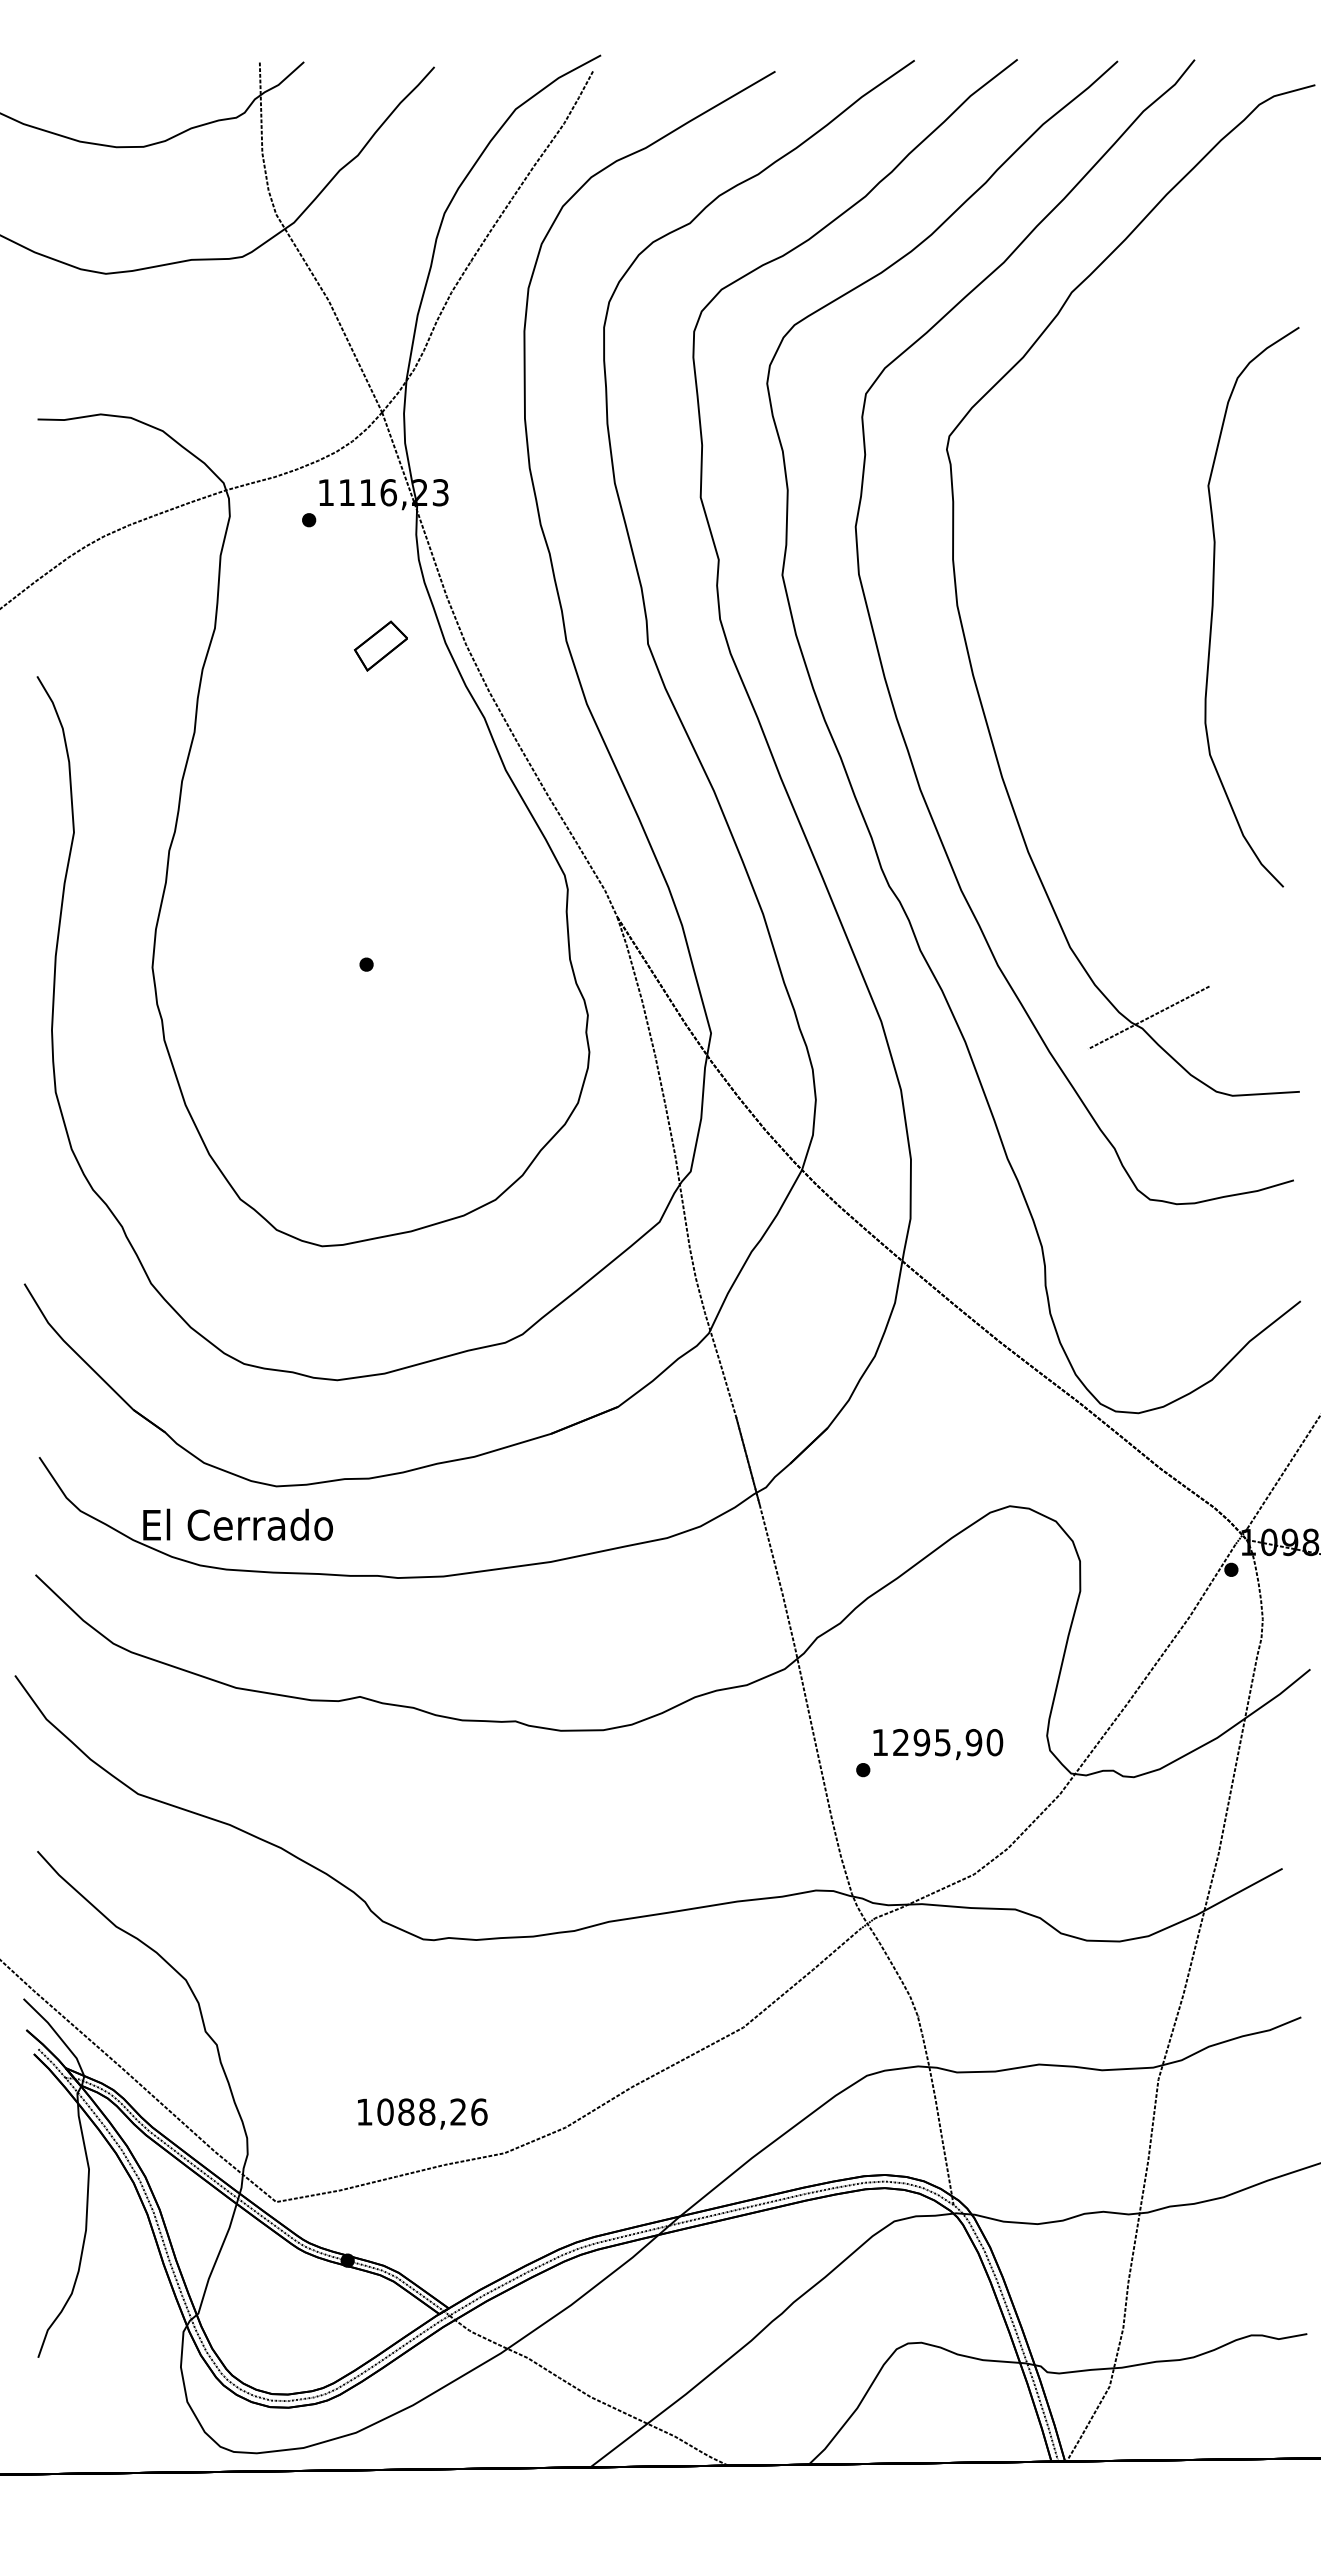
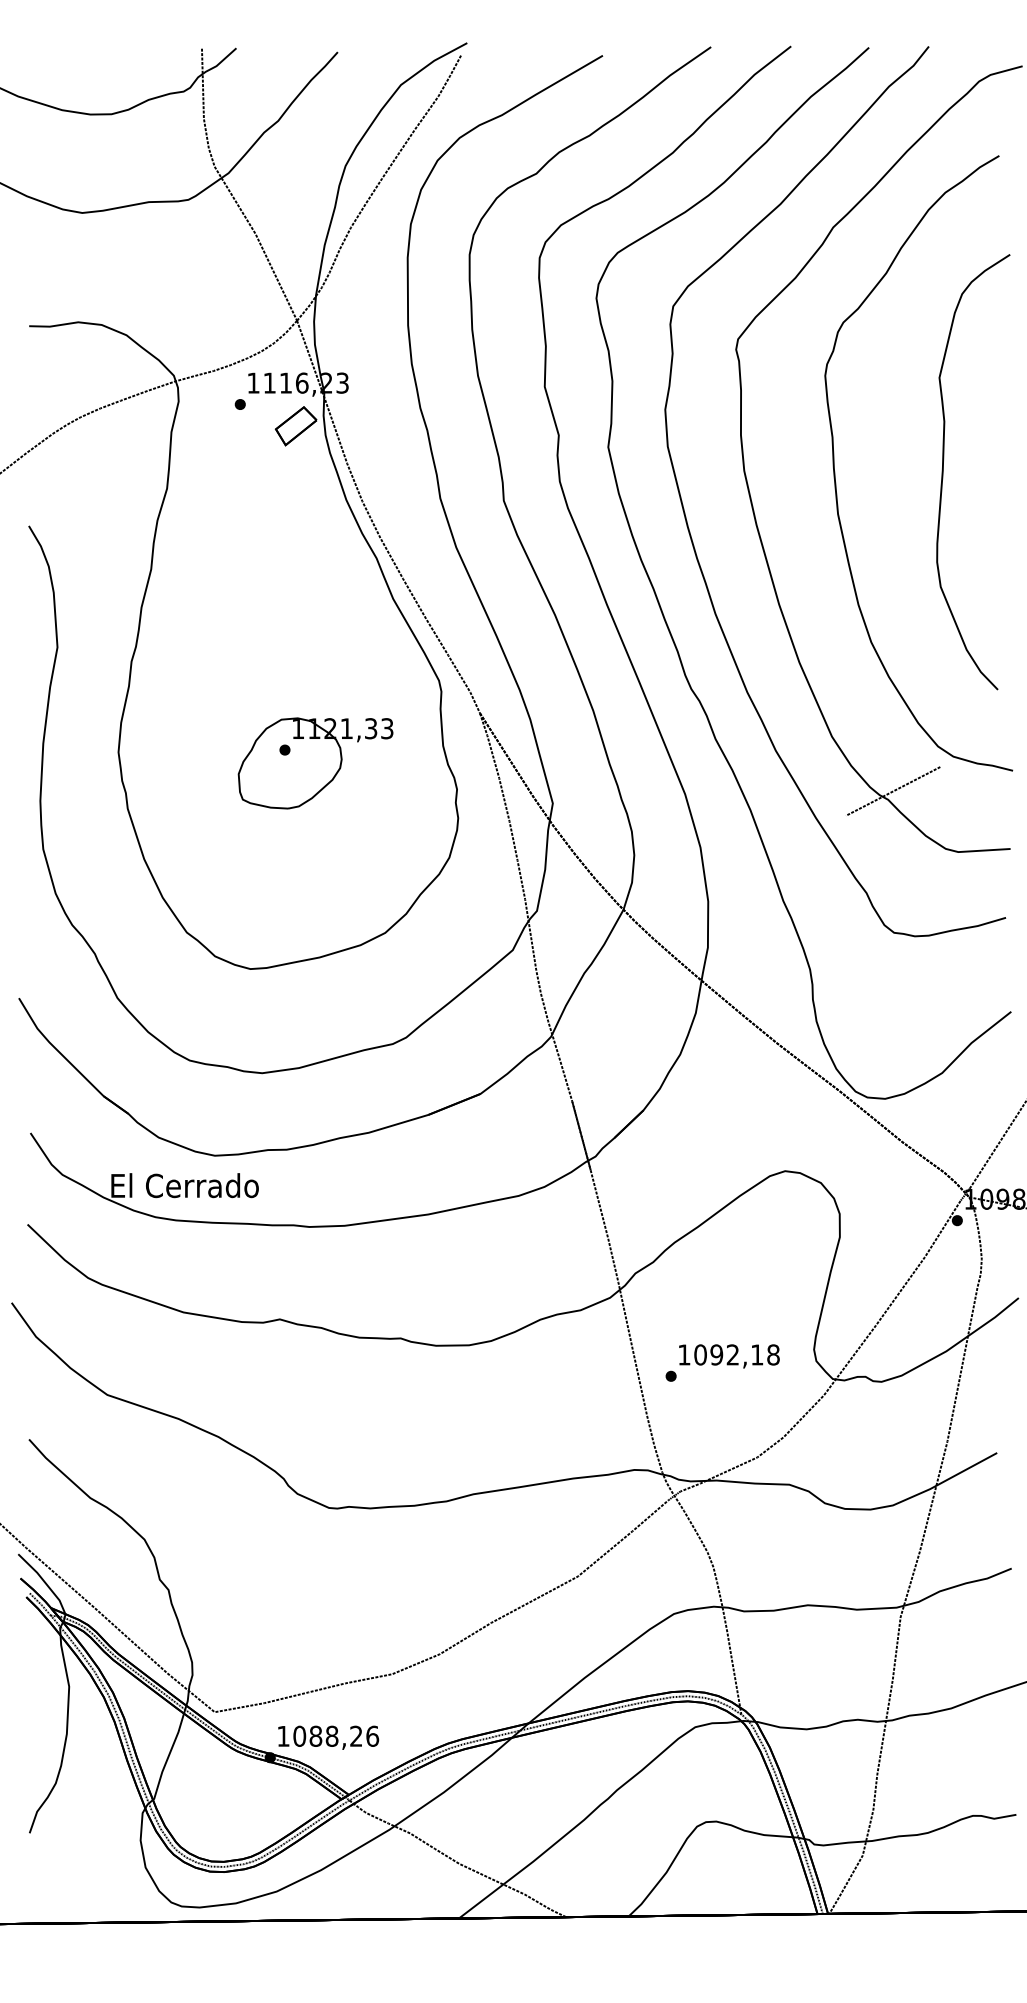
part: (1074, 609) -> (835, 473), added
part: (380, 645) -> (295, 425), moved
part: (405, 981) -> (315, 763), added
text: (948, 1742) -> (737, 1354), 1295,90 -> 1092,18
text: (422, 2113) -> (328, 1737), moved

